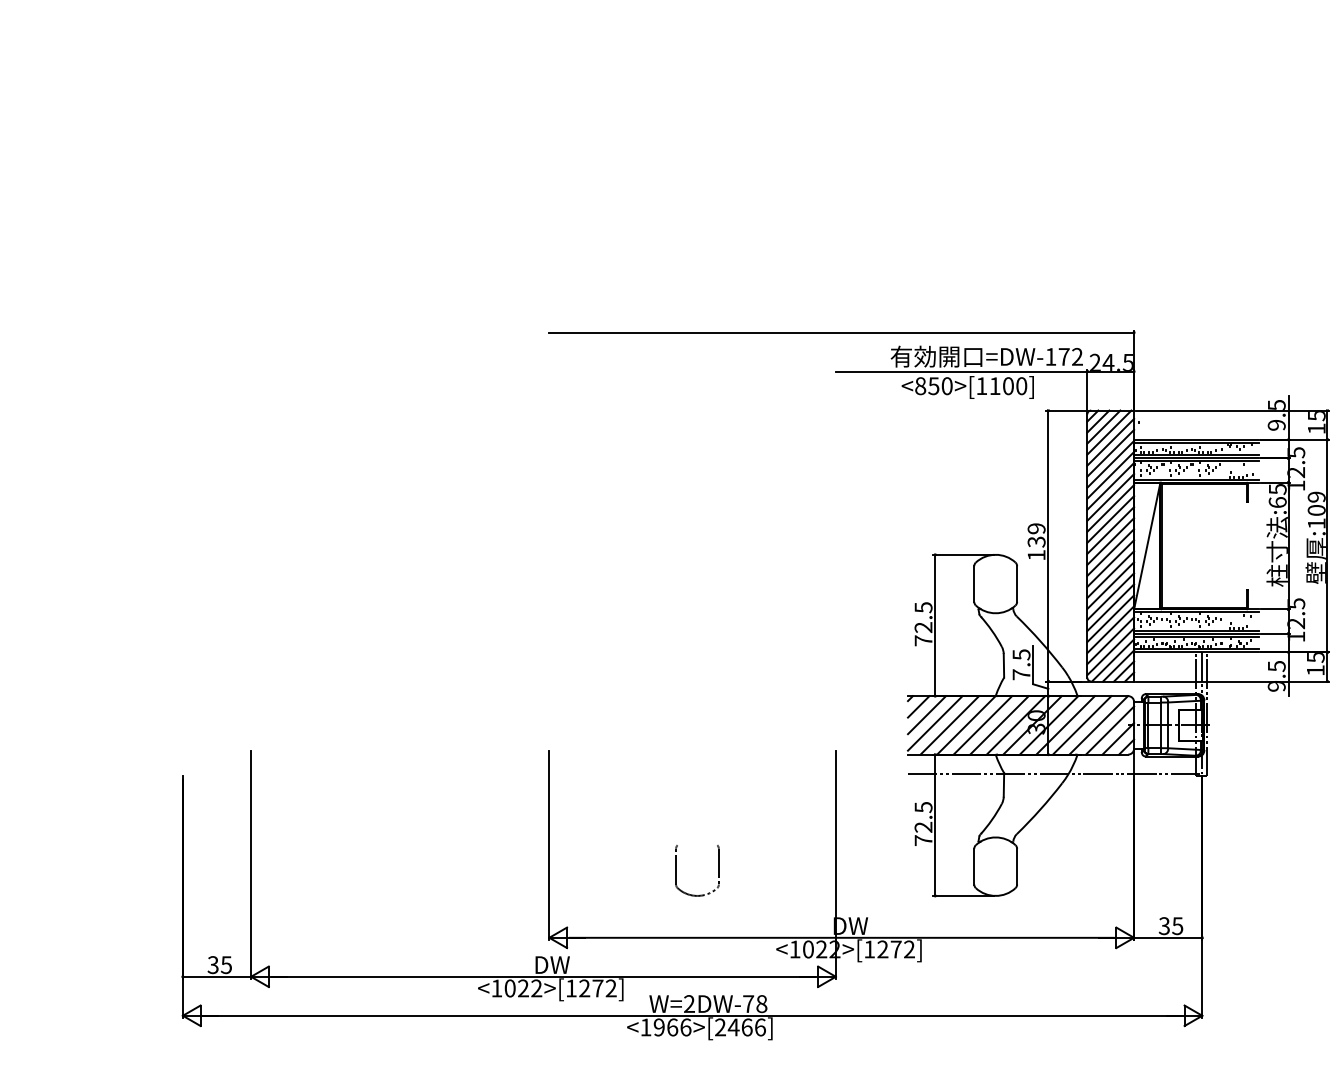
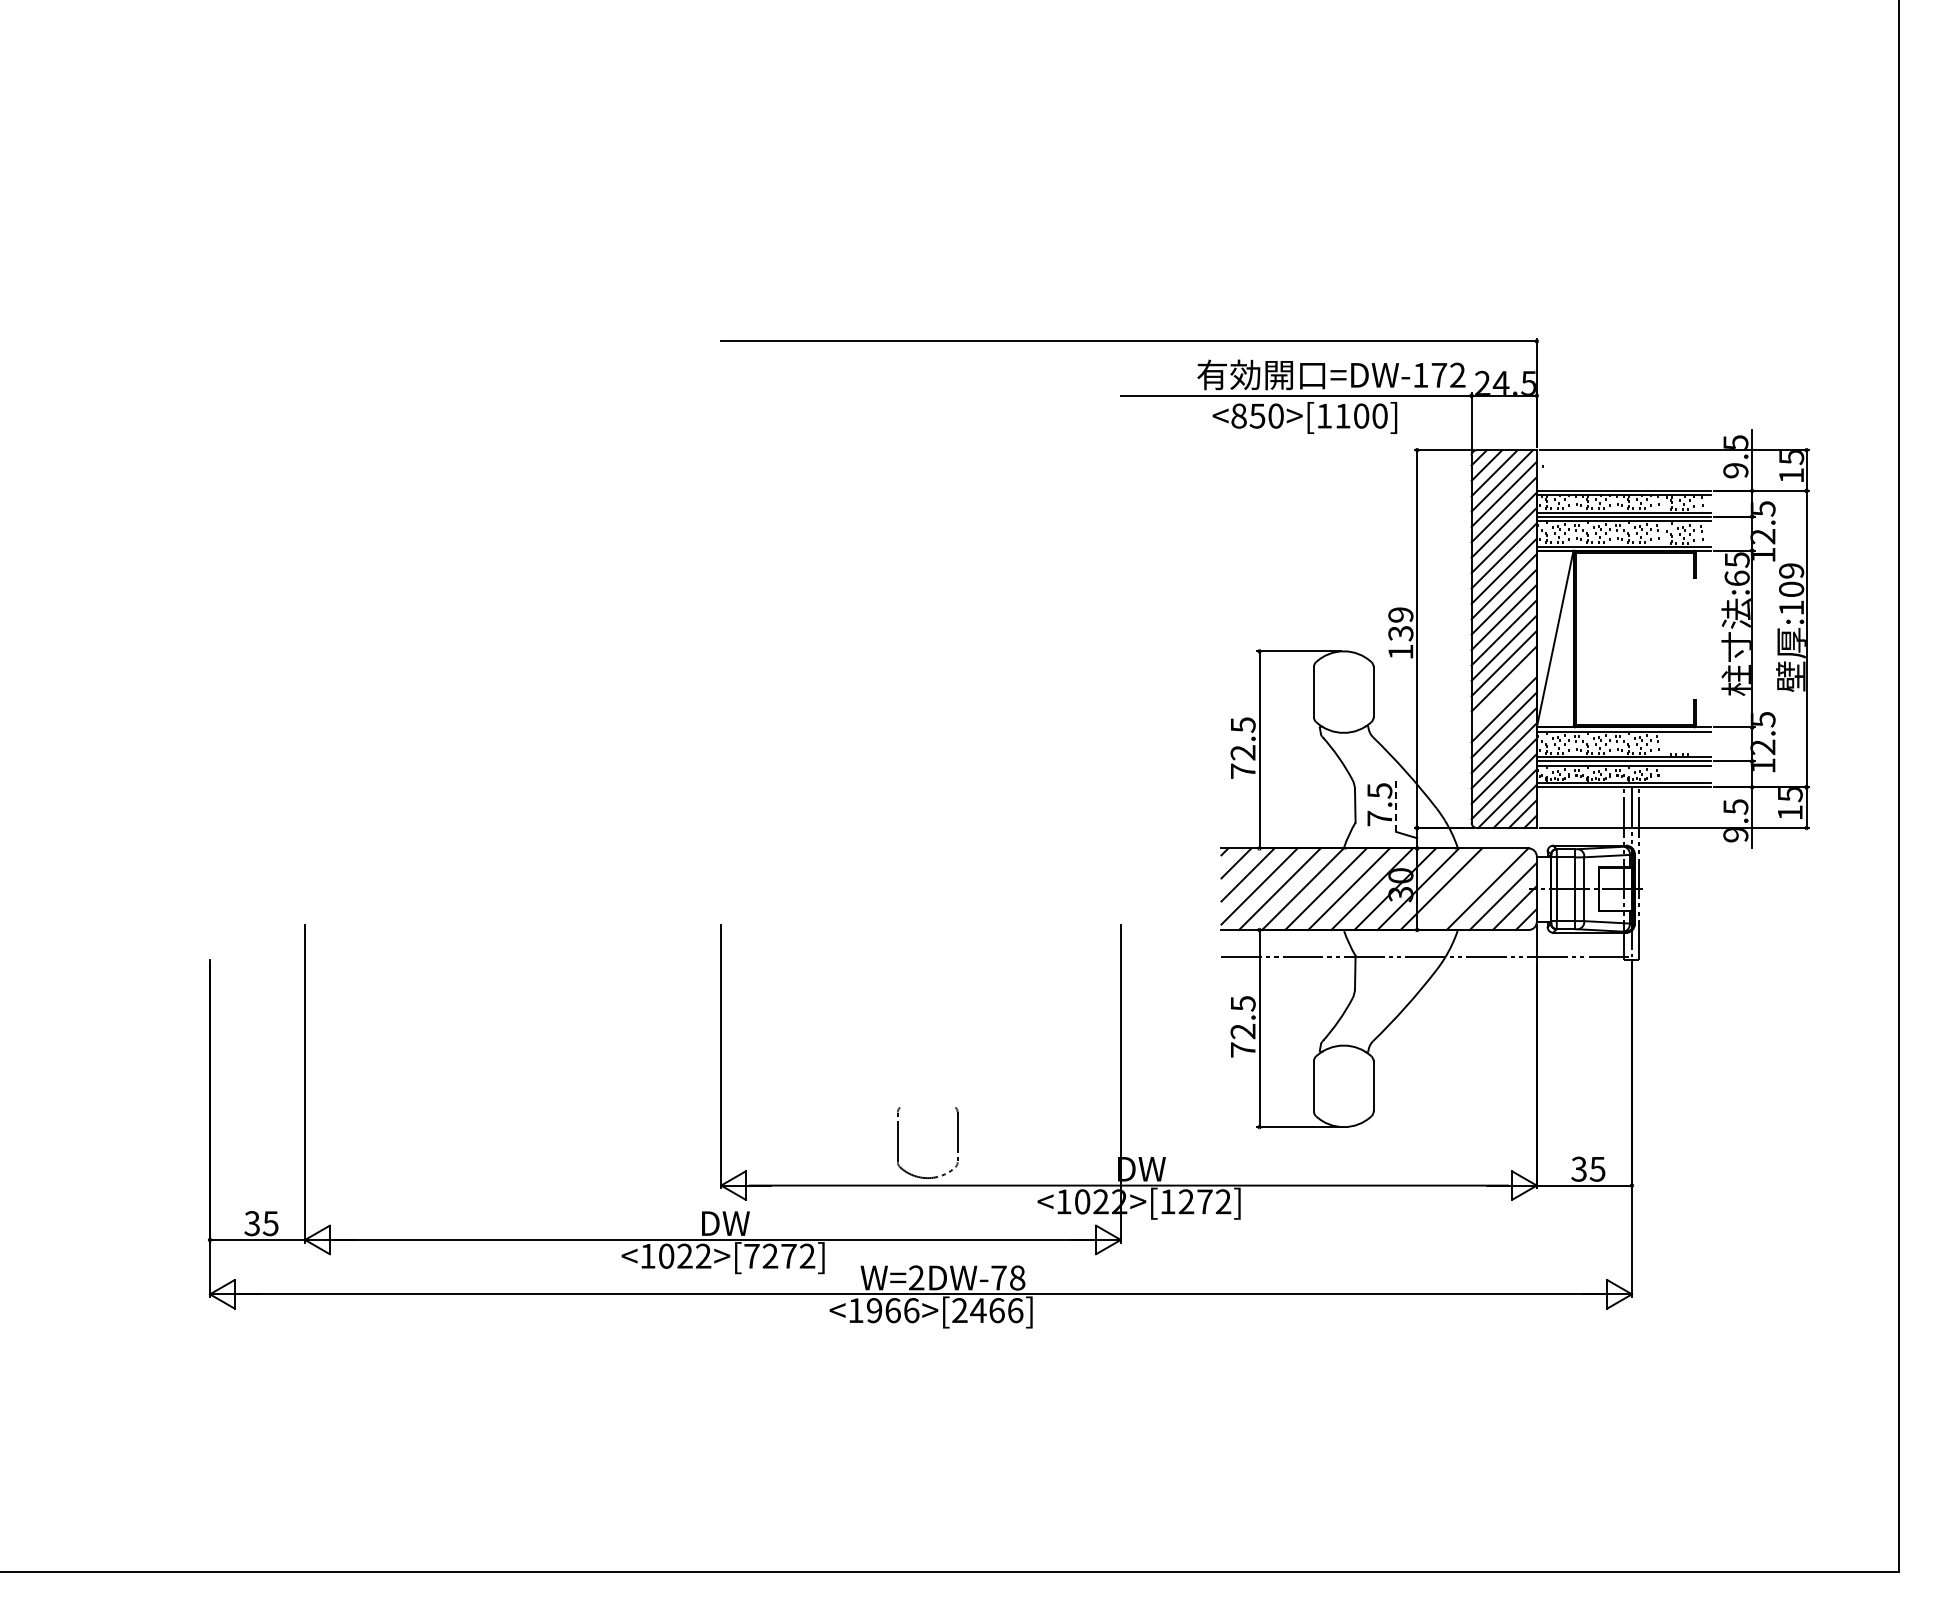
line: (1110, 585) -> (1503, 693), removed
line: (1033, 665) -> (1396, 805), solid -> dashed
line: (1082, 725) -> (1464, 889), removed
part: (676, 870) -> (898, 1142), moved
text: (571, 988) -> (751, 1256), <1022>[1272] -> <1022>[7272]

